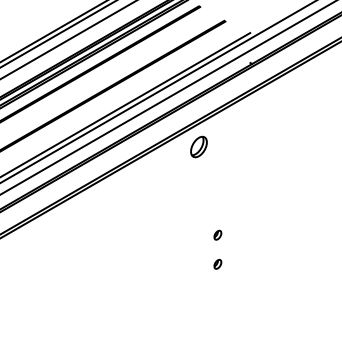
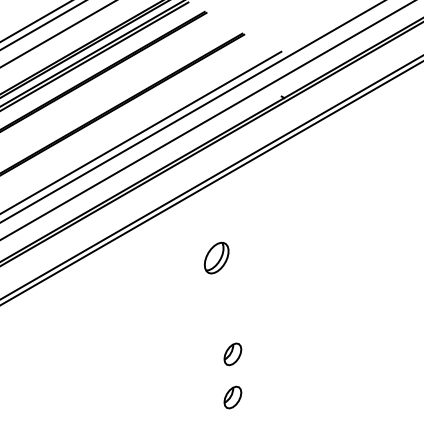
part: (198, 146) -> (215, 257), moved
part: (217, 234) -> (232, 353), size x1.6
part: (217, 264) -> (232, 397), size x1.6

